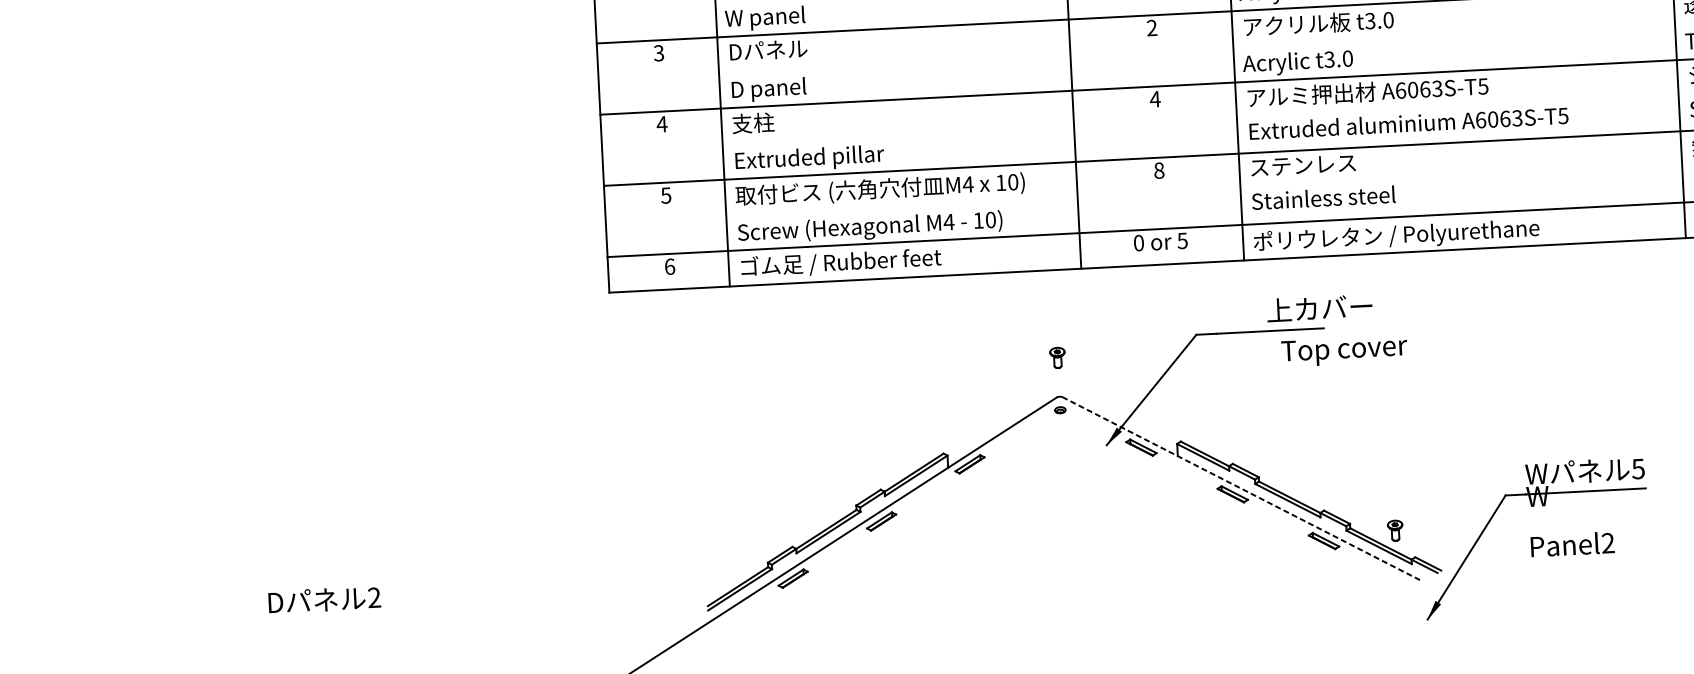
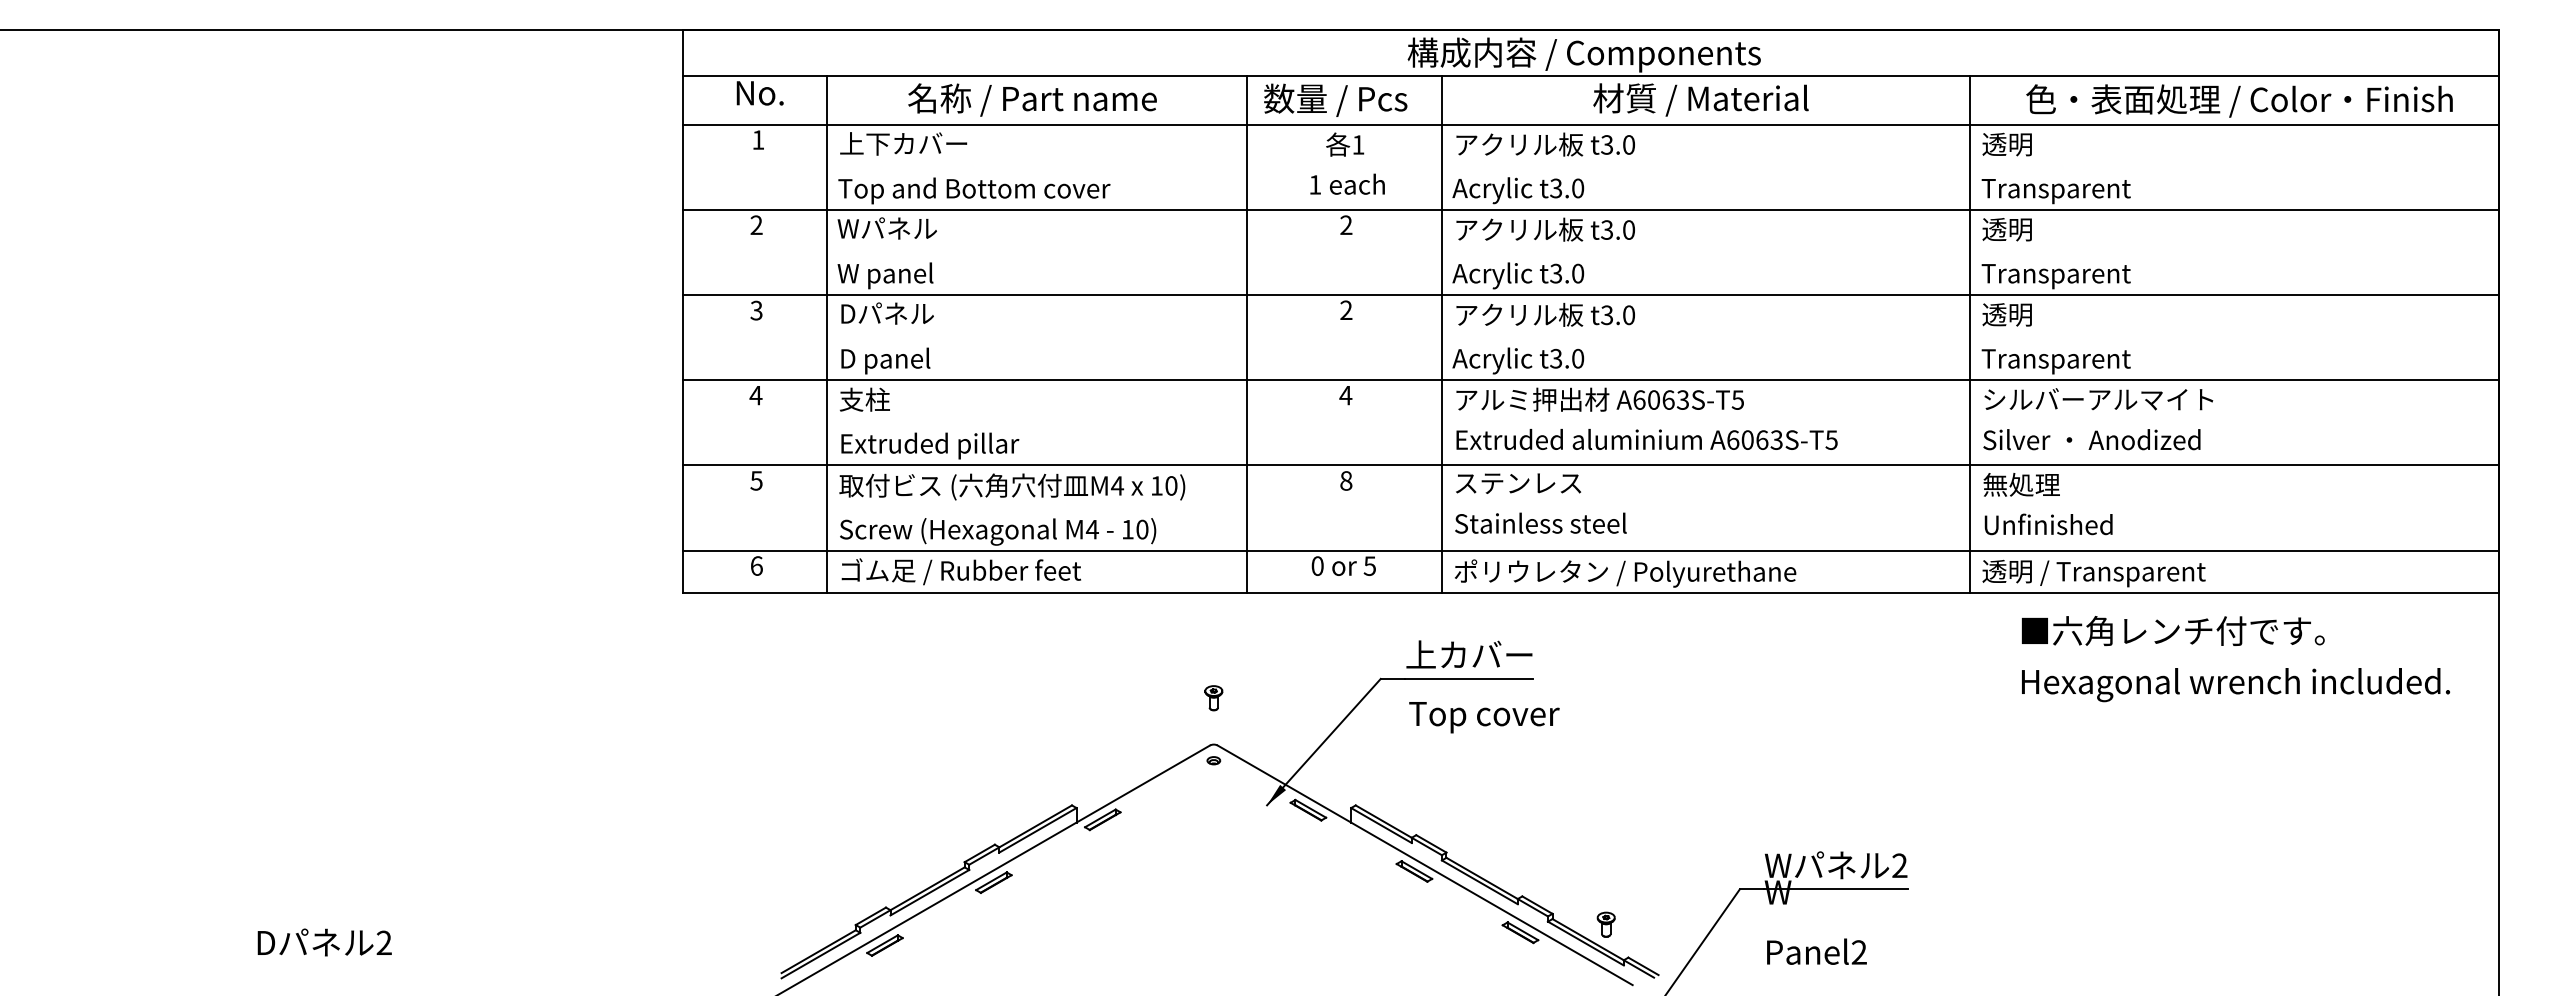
text: (1319, 308) -> (1469, 654), moved
text: (1344, 351) -> (1484, 717), moved
text: (1638, 468) -> (1899, 865), 5 -> 2
line: (1241, 488) -> (1425, 865), dashed -> solid

